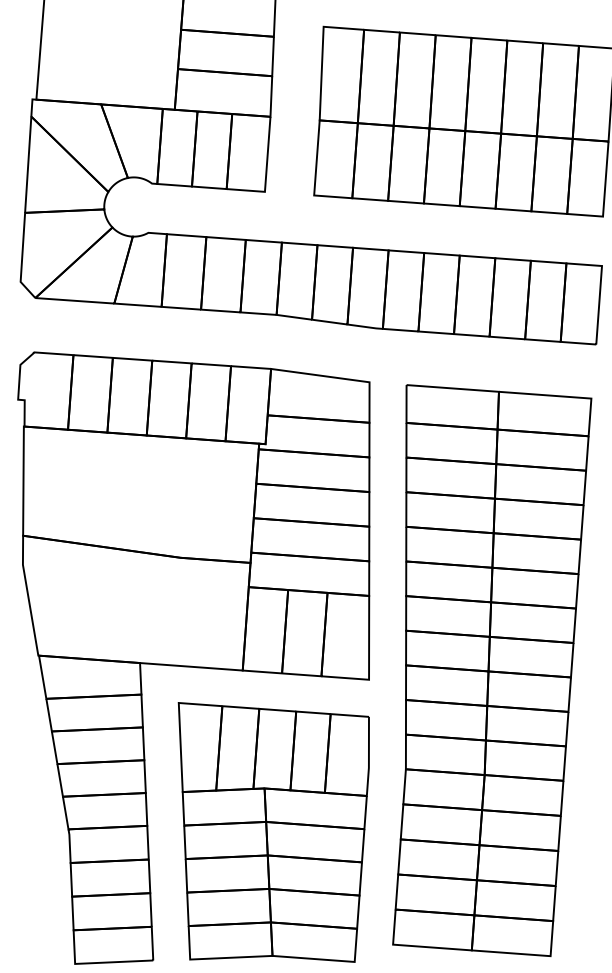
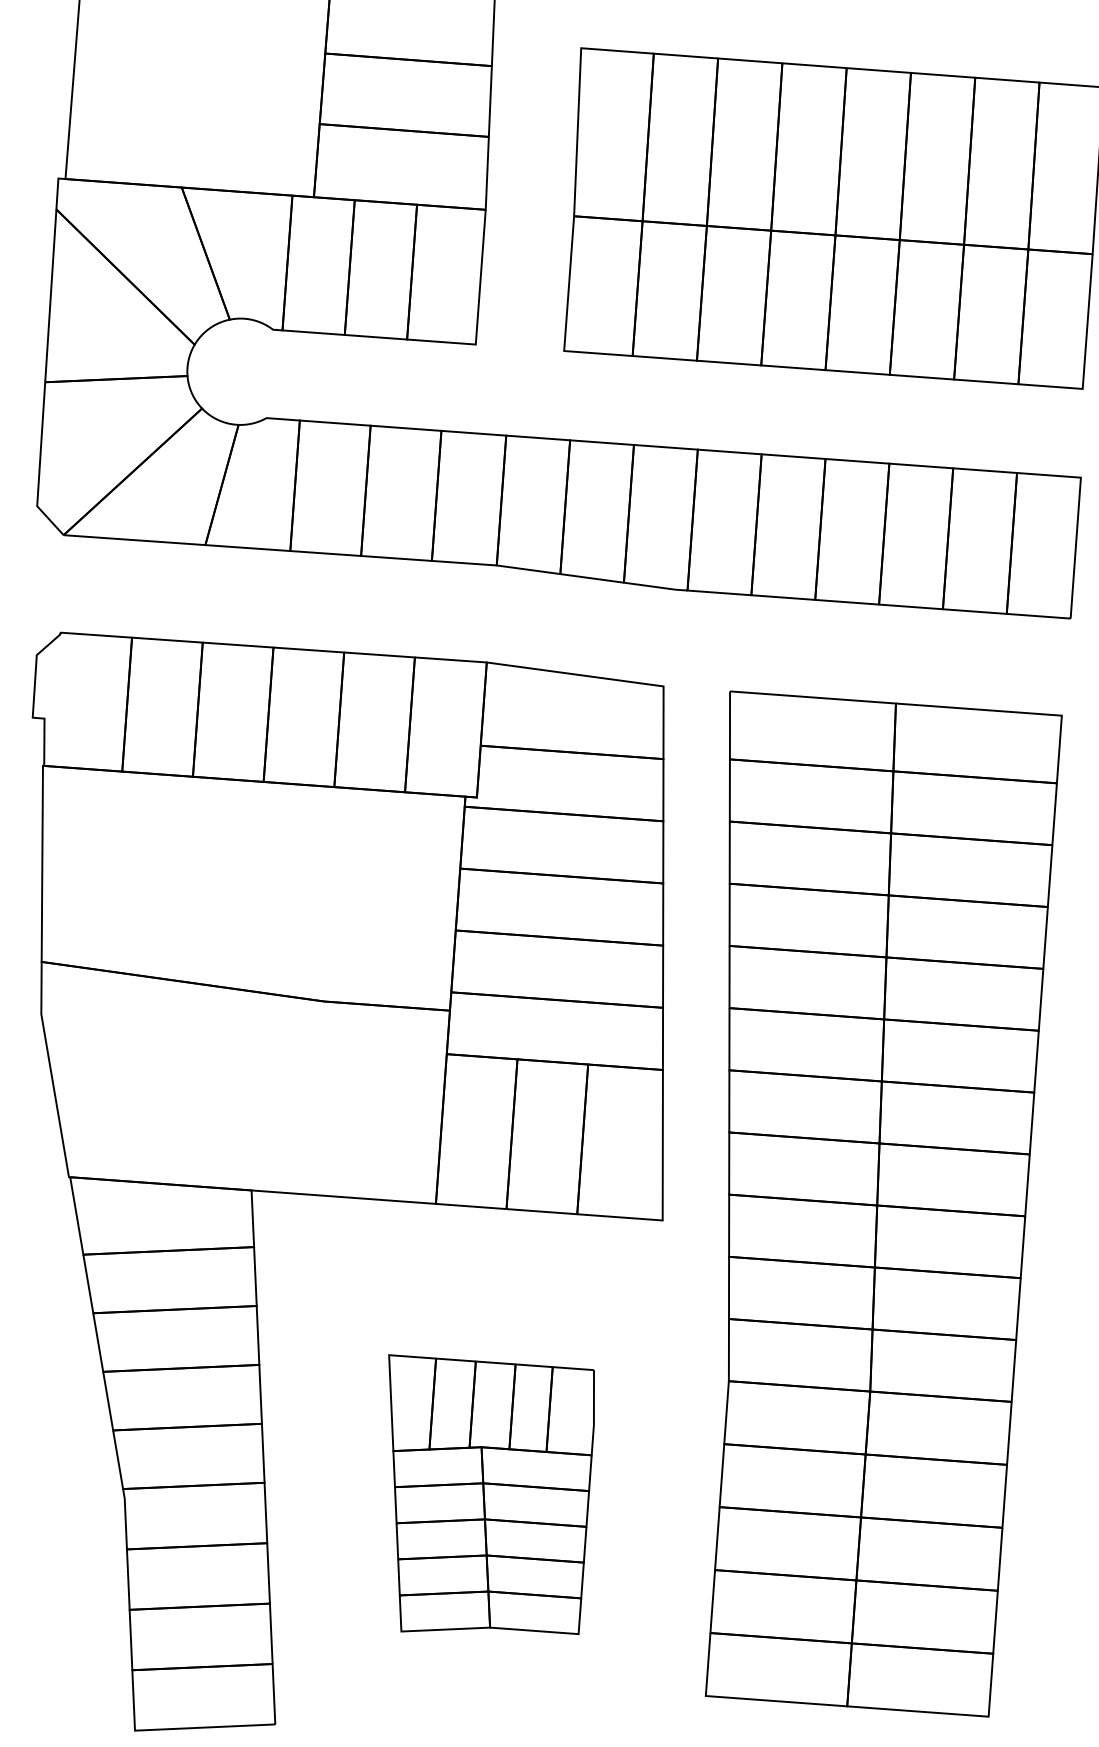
part: (273, 832) -> (491, 1494), size x0.6

